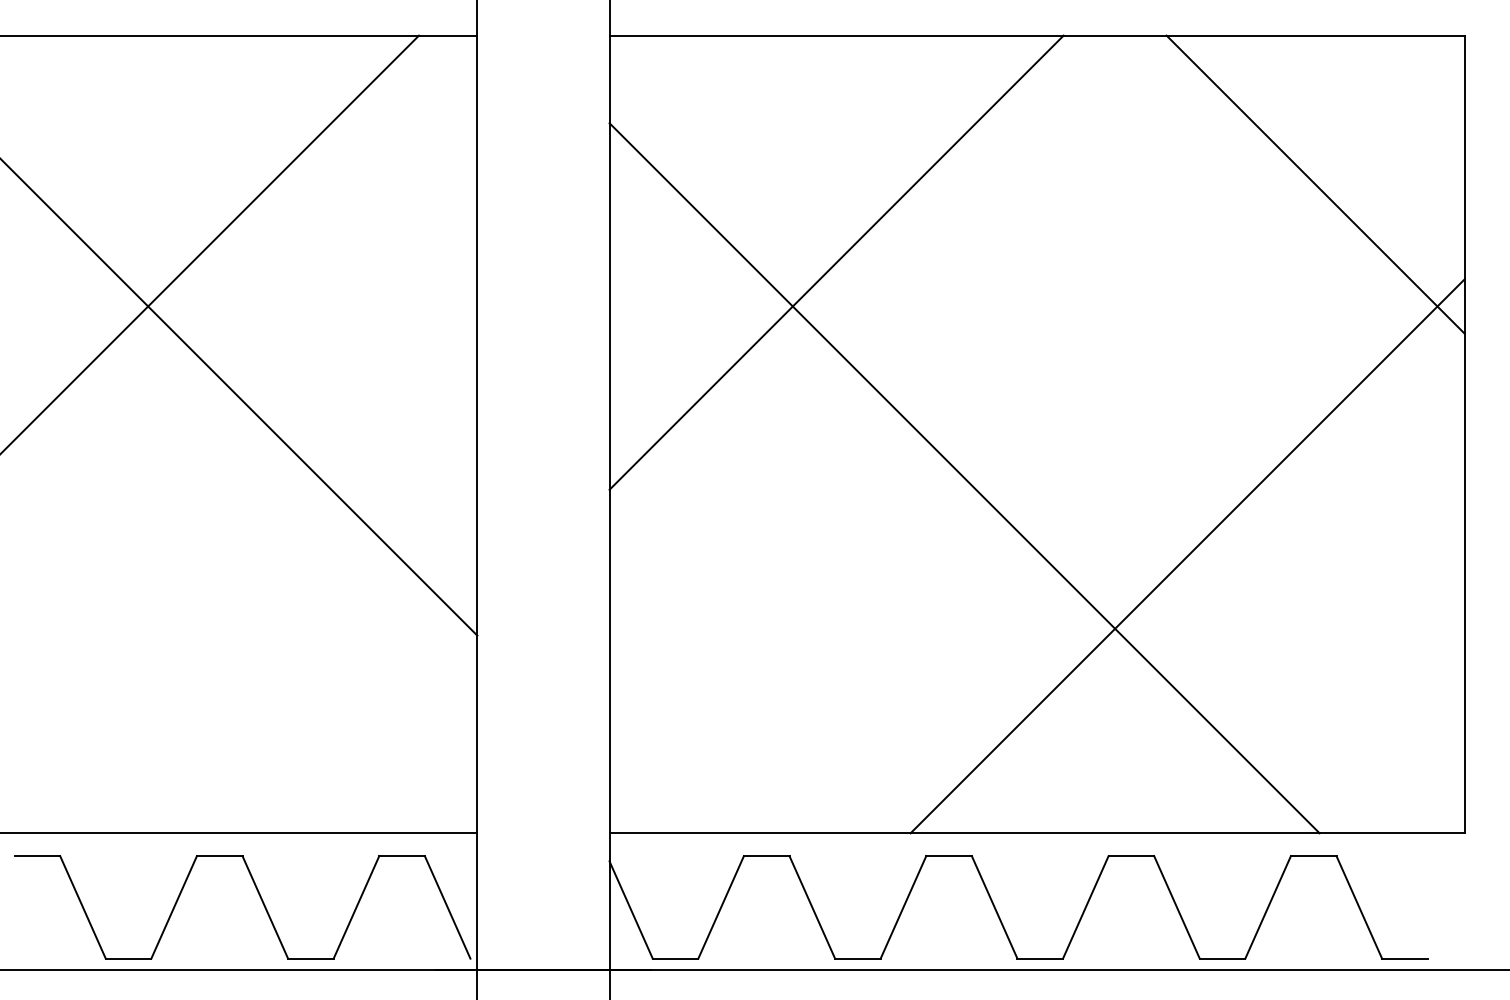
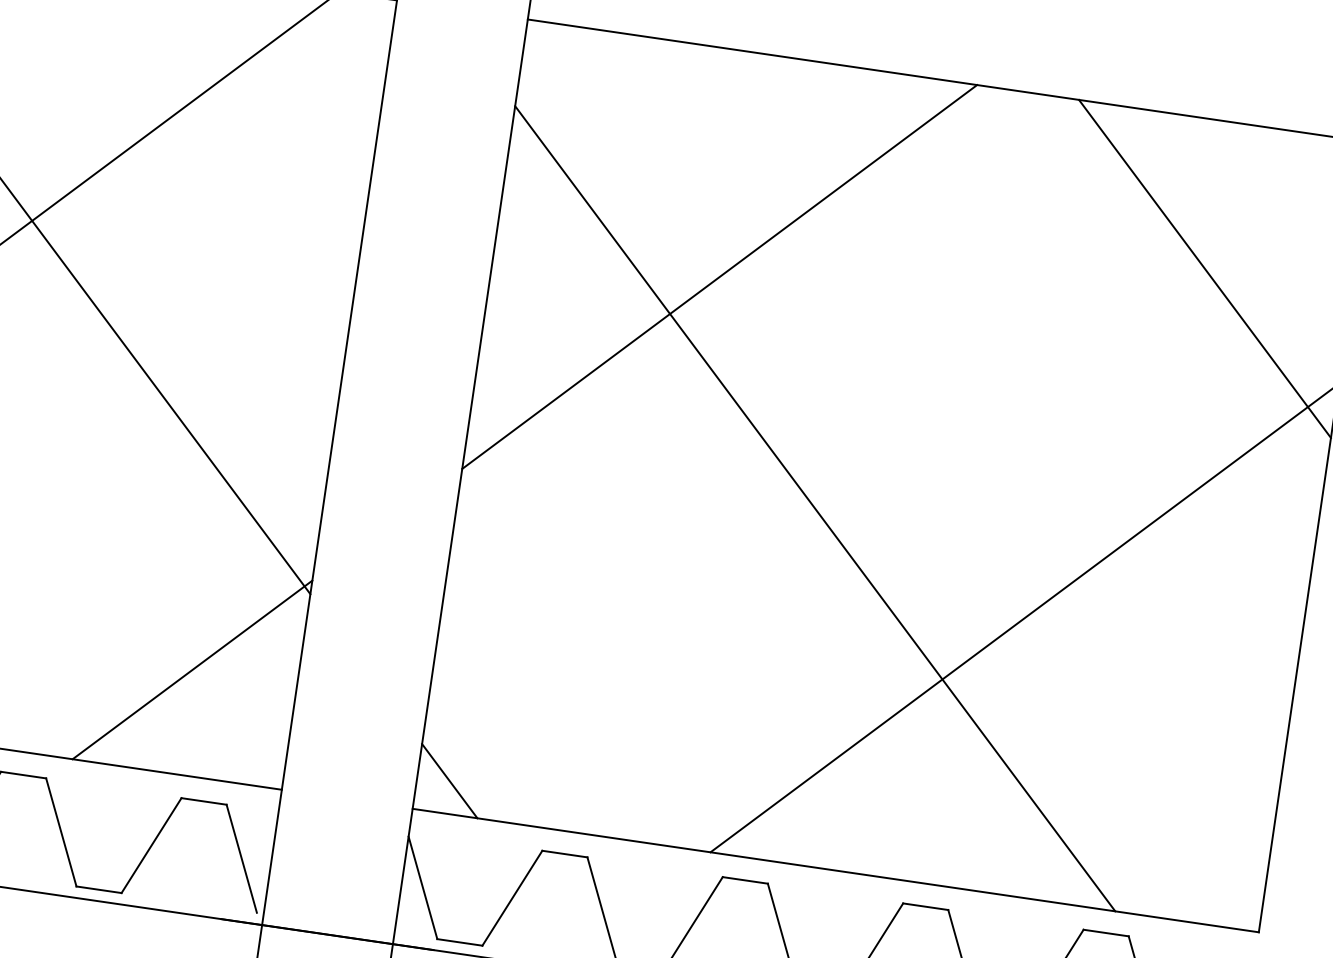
line: (371, 727) -> (192, 669), added
line: (642, 800) -> (449, 781), added

